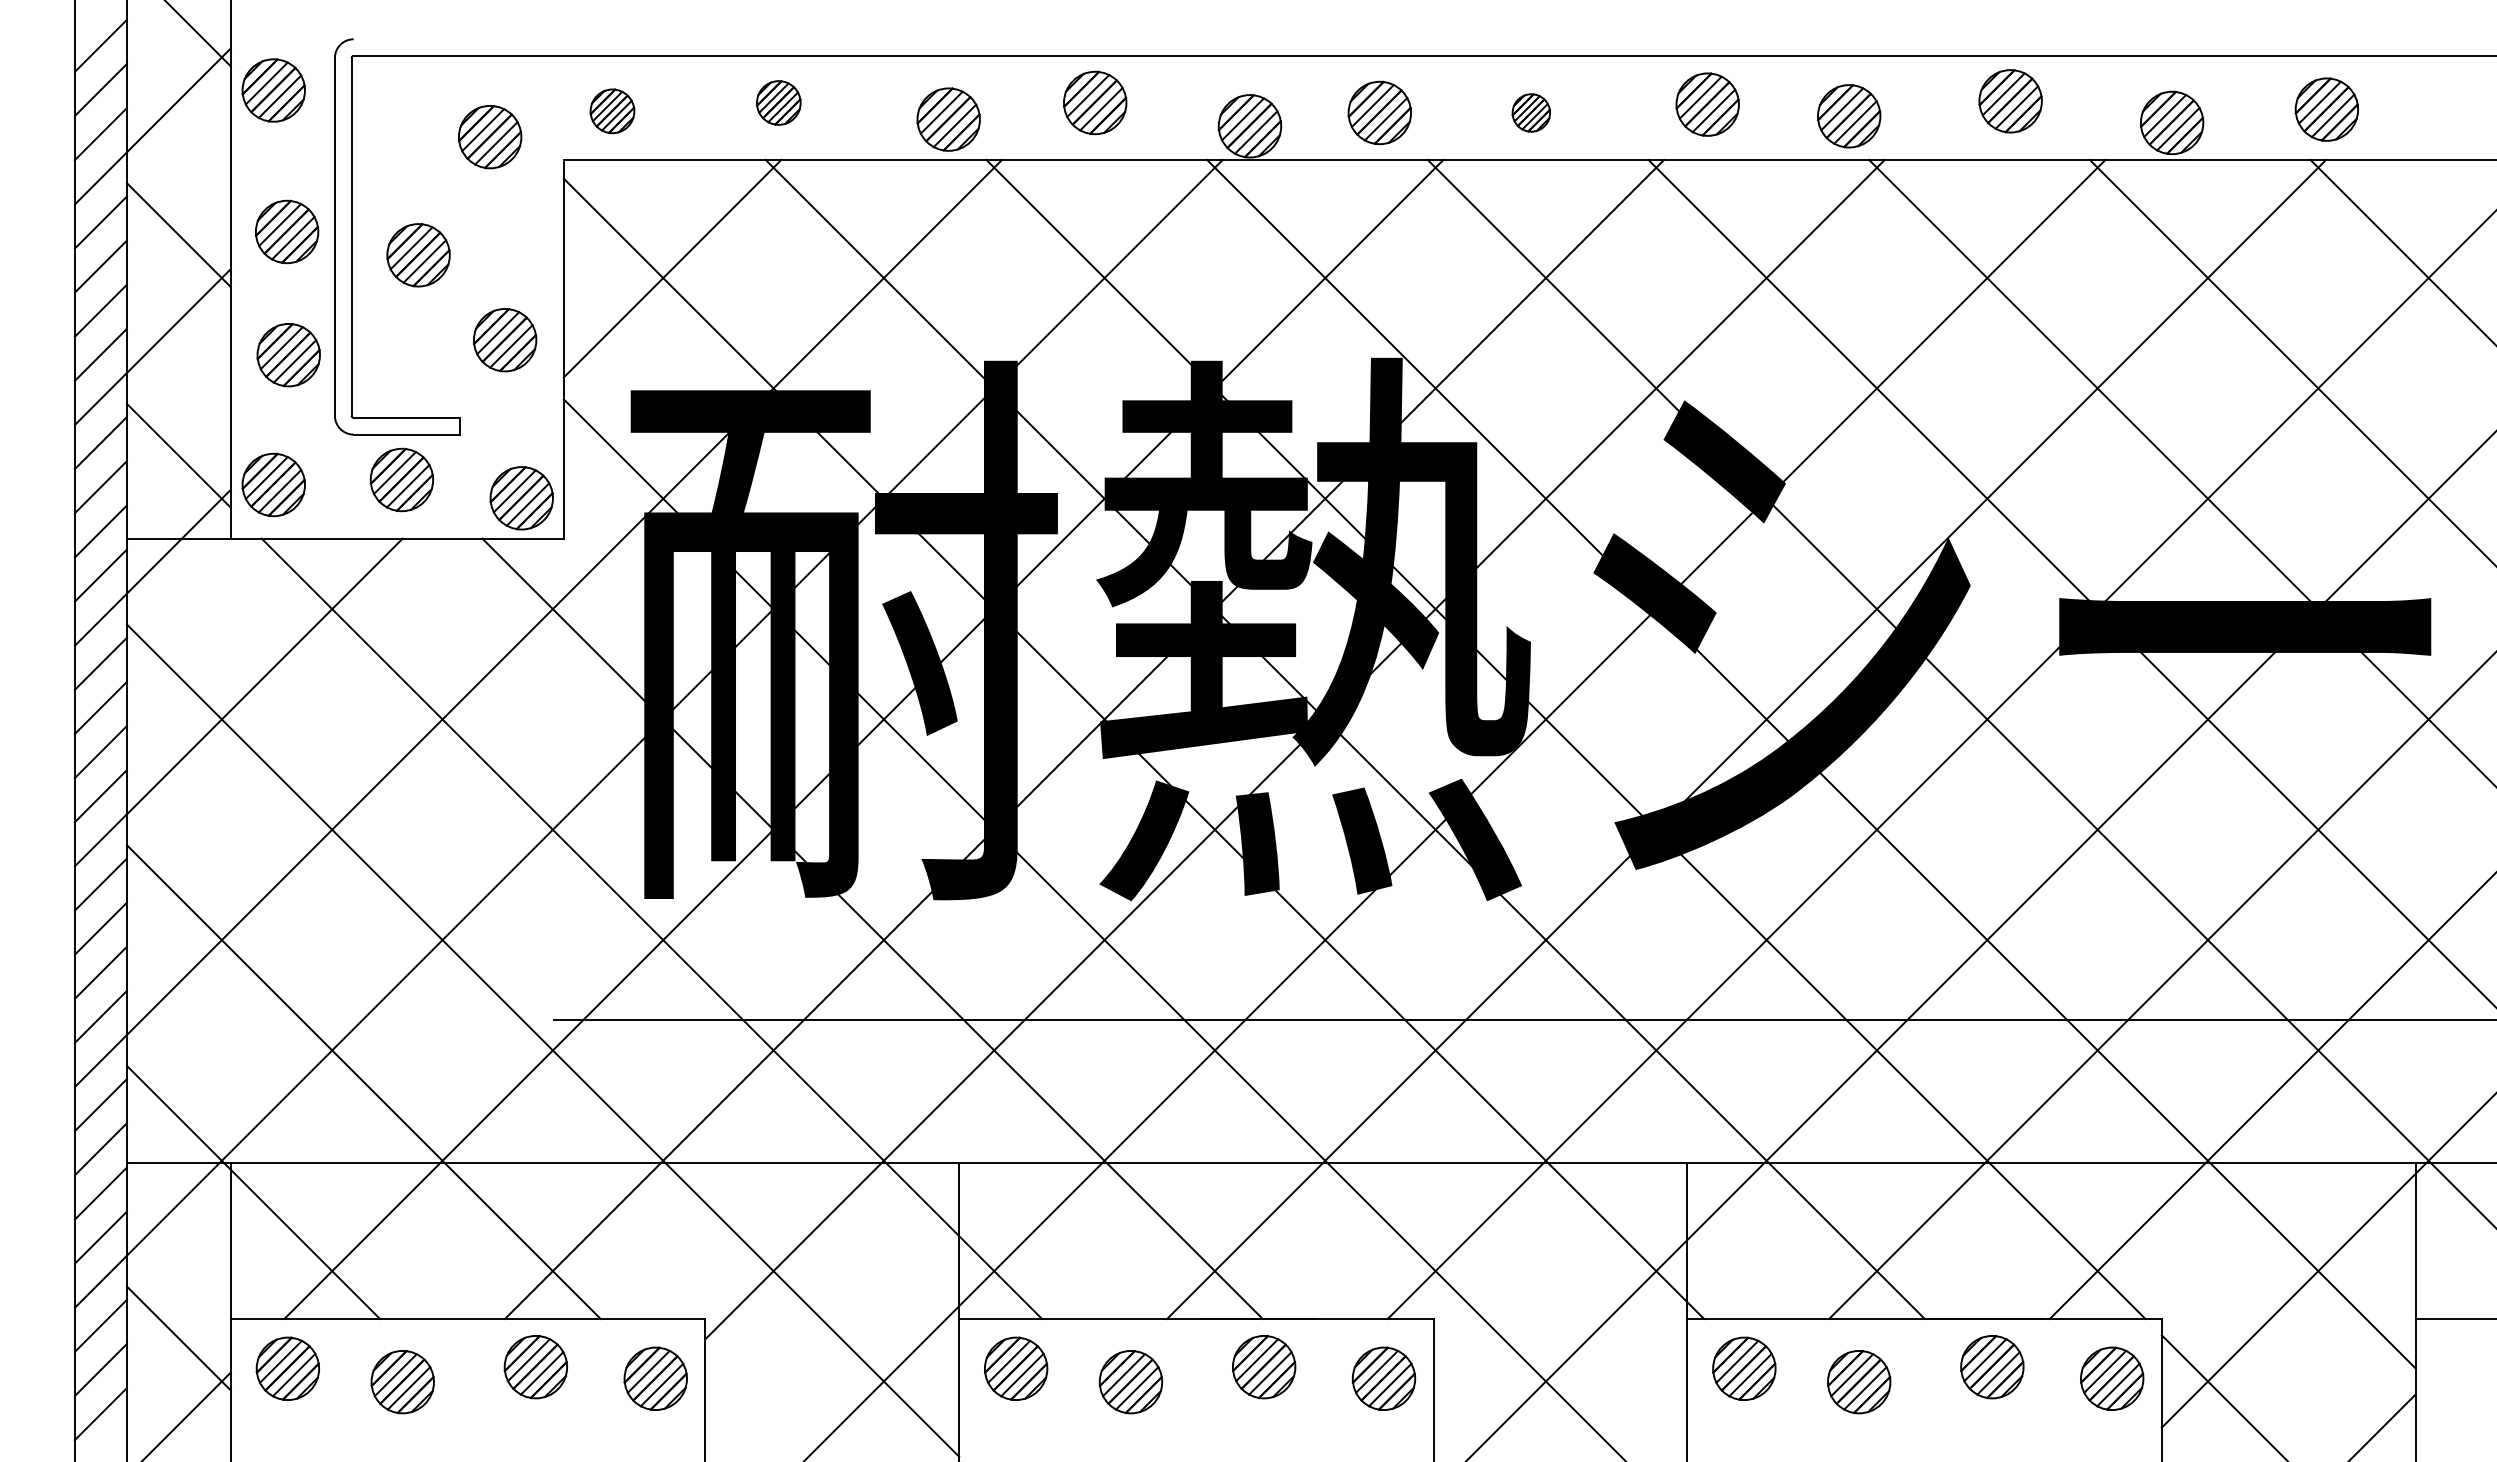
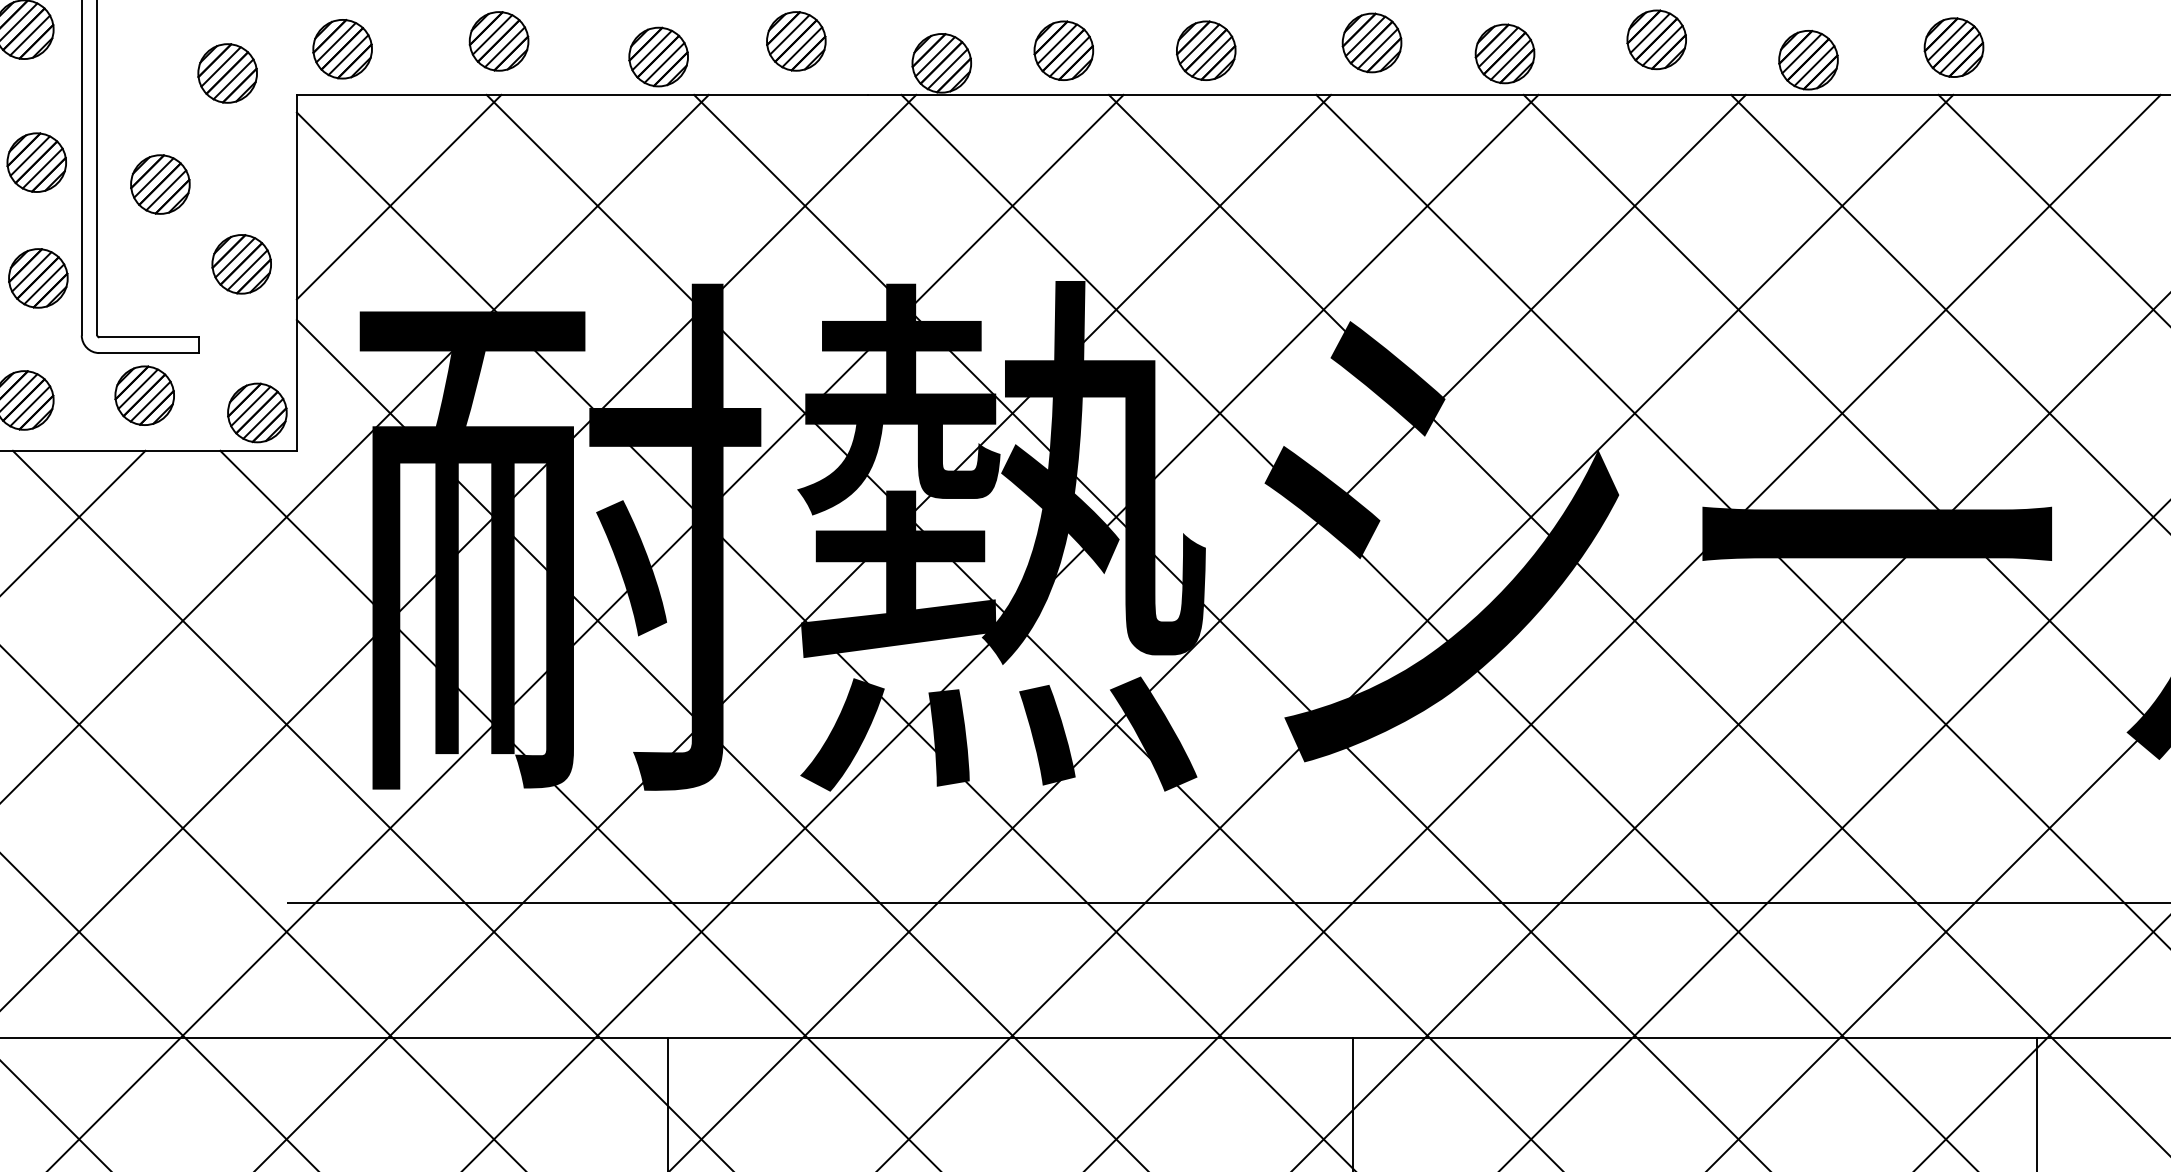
part: (778, 102) -> (498, 40), size x1.43
part: (612, 111) -> (342, 49), size x1.43
part: (1531, 112) -> (1206, 50), size x1.67

